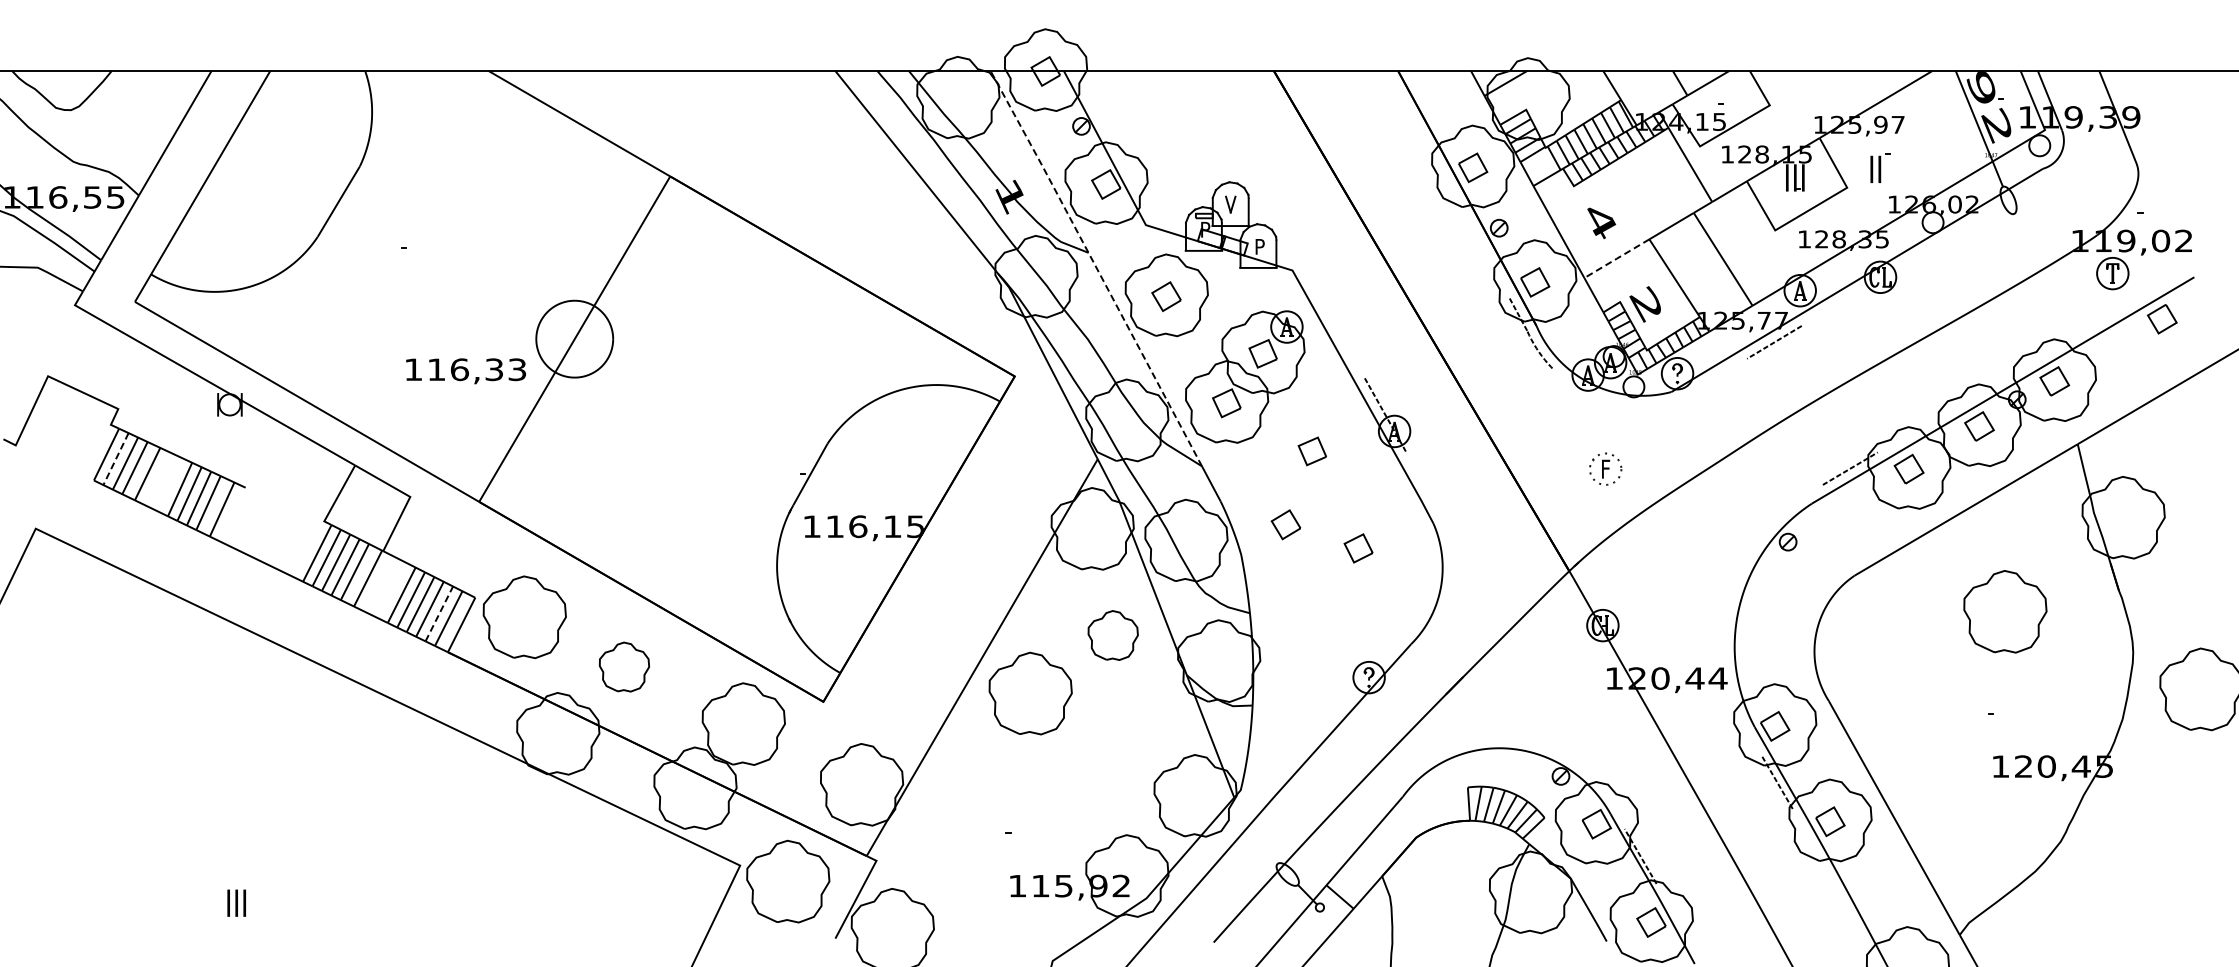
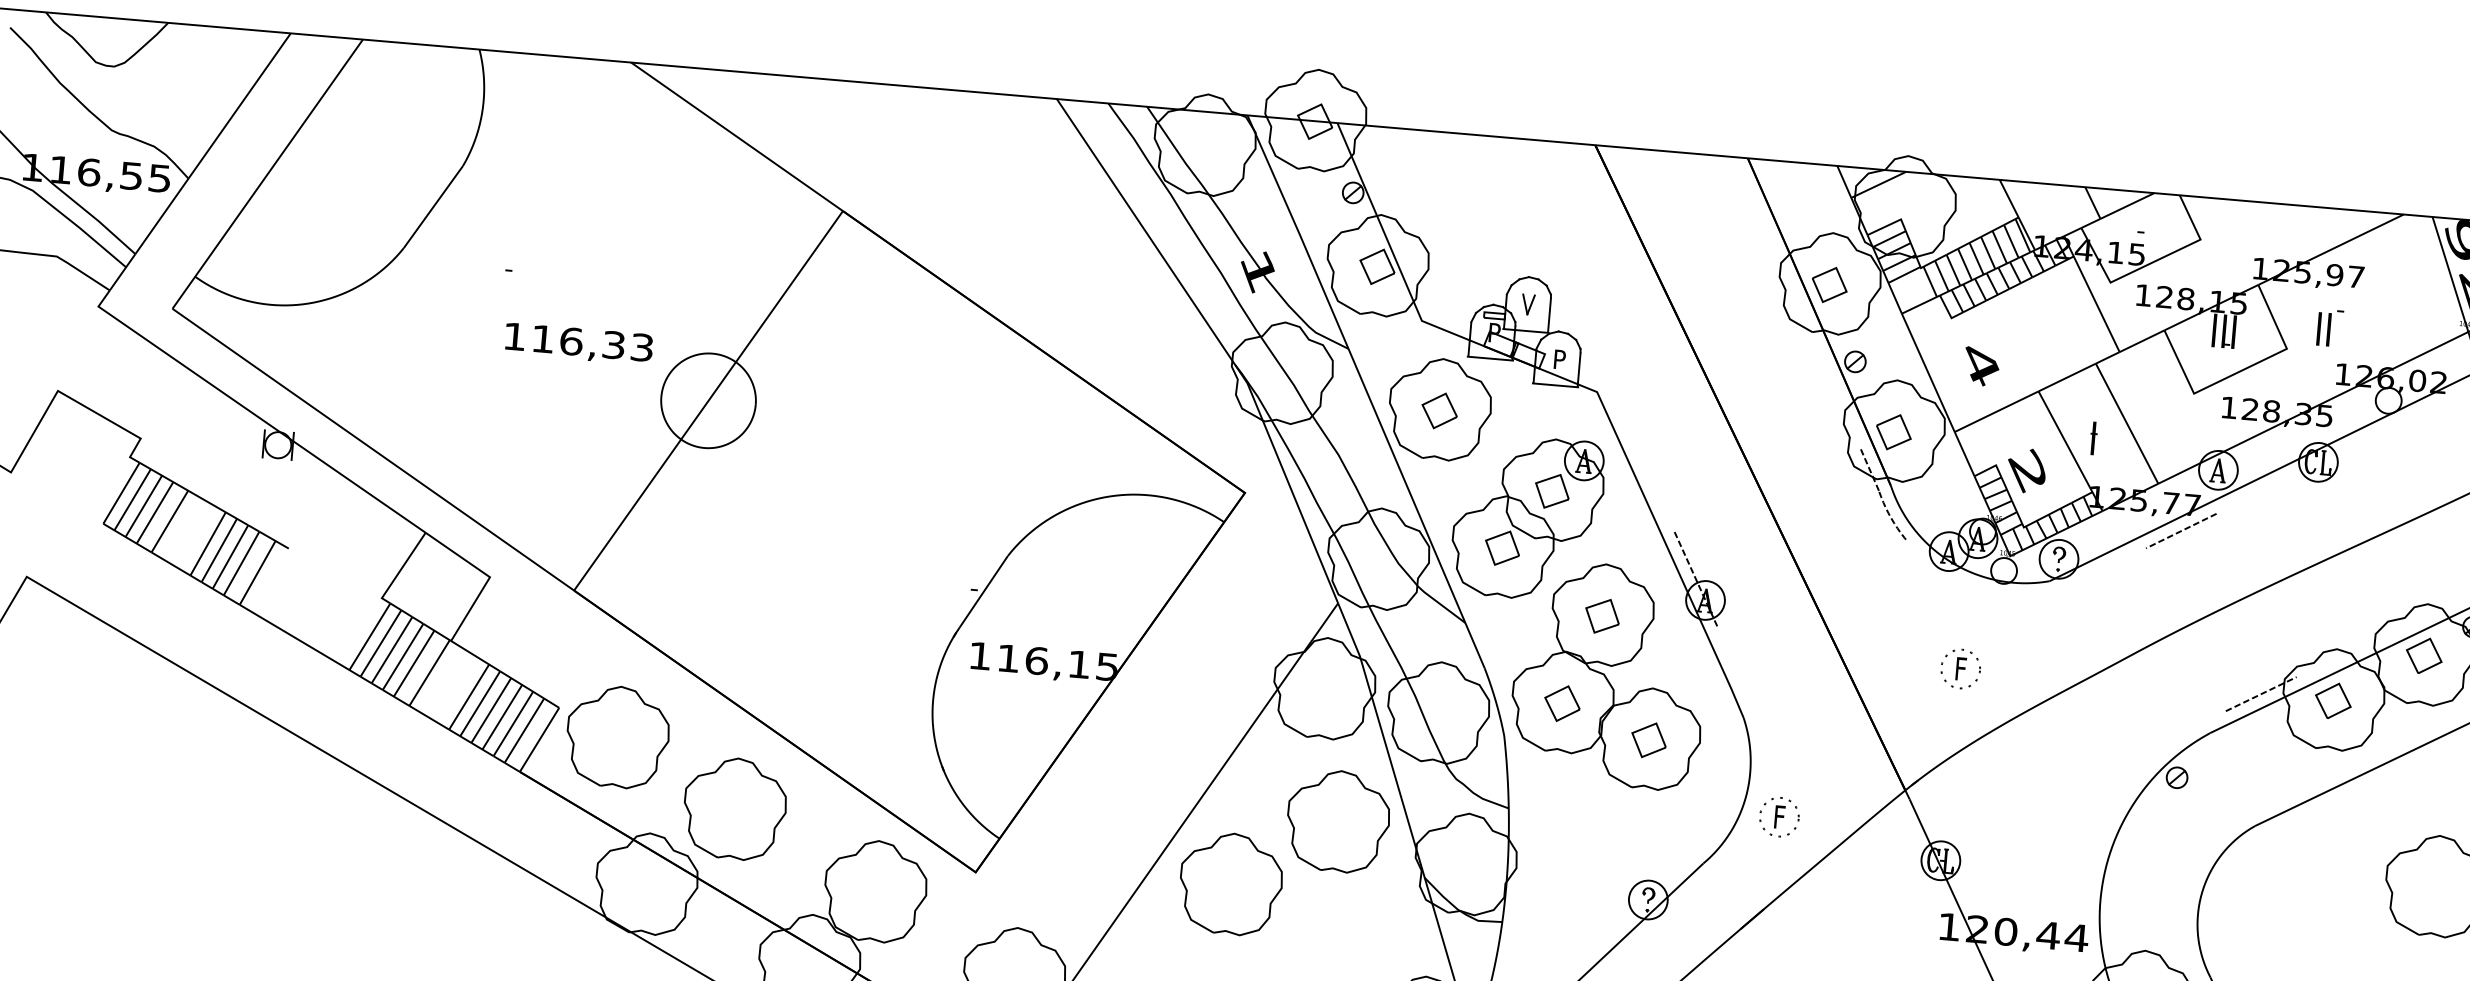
line: (1616, 258) -> (1996, 411), dashed -> solid
line: (1096, 267) -> (1356, 367), dashed -> solid
part: (1696, 273) -> (2092, 438), added
text: (466, 371) -> (579, 344), moved
line: (116, 459) -> (133, 500), dashed -> solid
part: (1322, 498) -> (1609, 675), added
part: (1469, 601) -> (1779, 817), added
line: (439, 613) -> (513, 723), dashed -> solid
part: (1113, 635) -> (1338, 821), size x1.67
part: (624, 666) -> (735, 807), size x1.67

